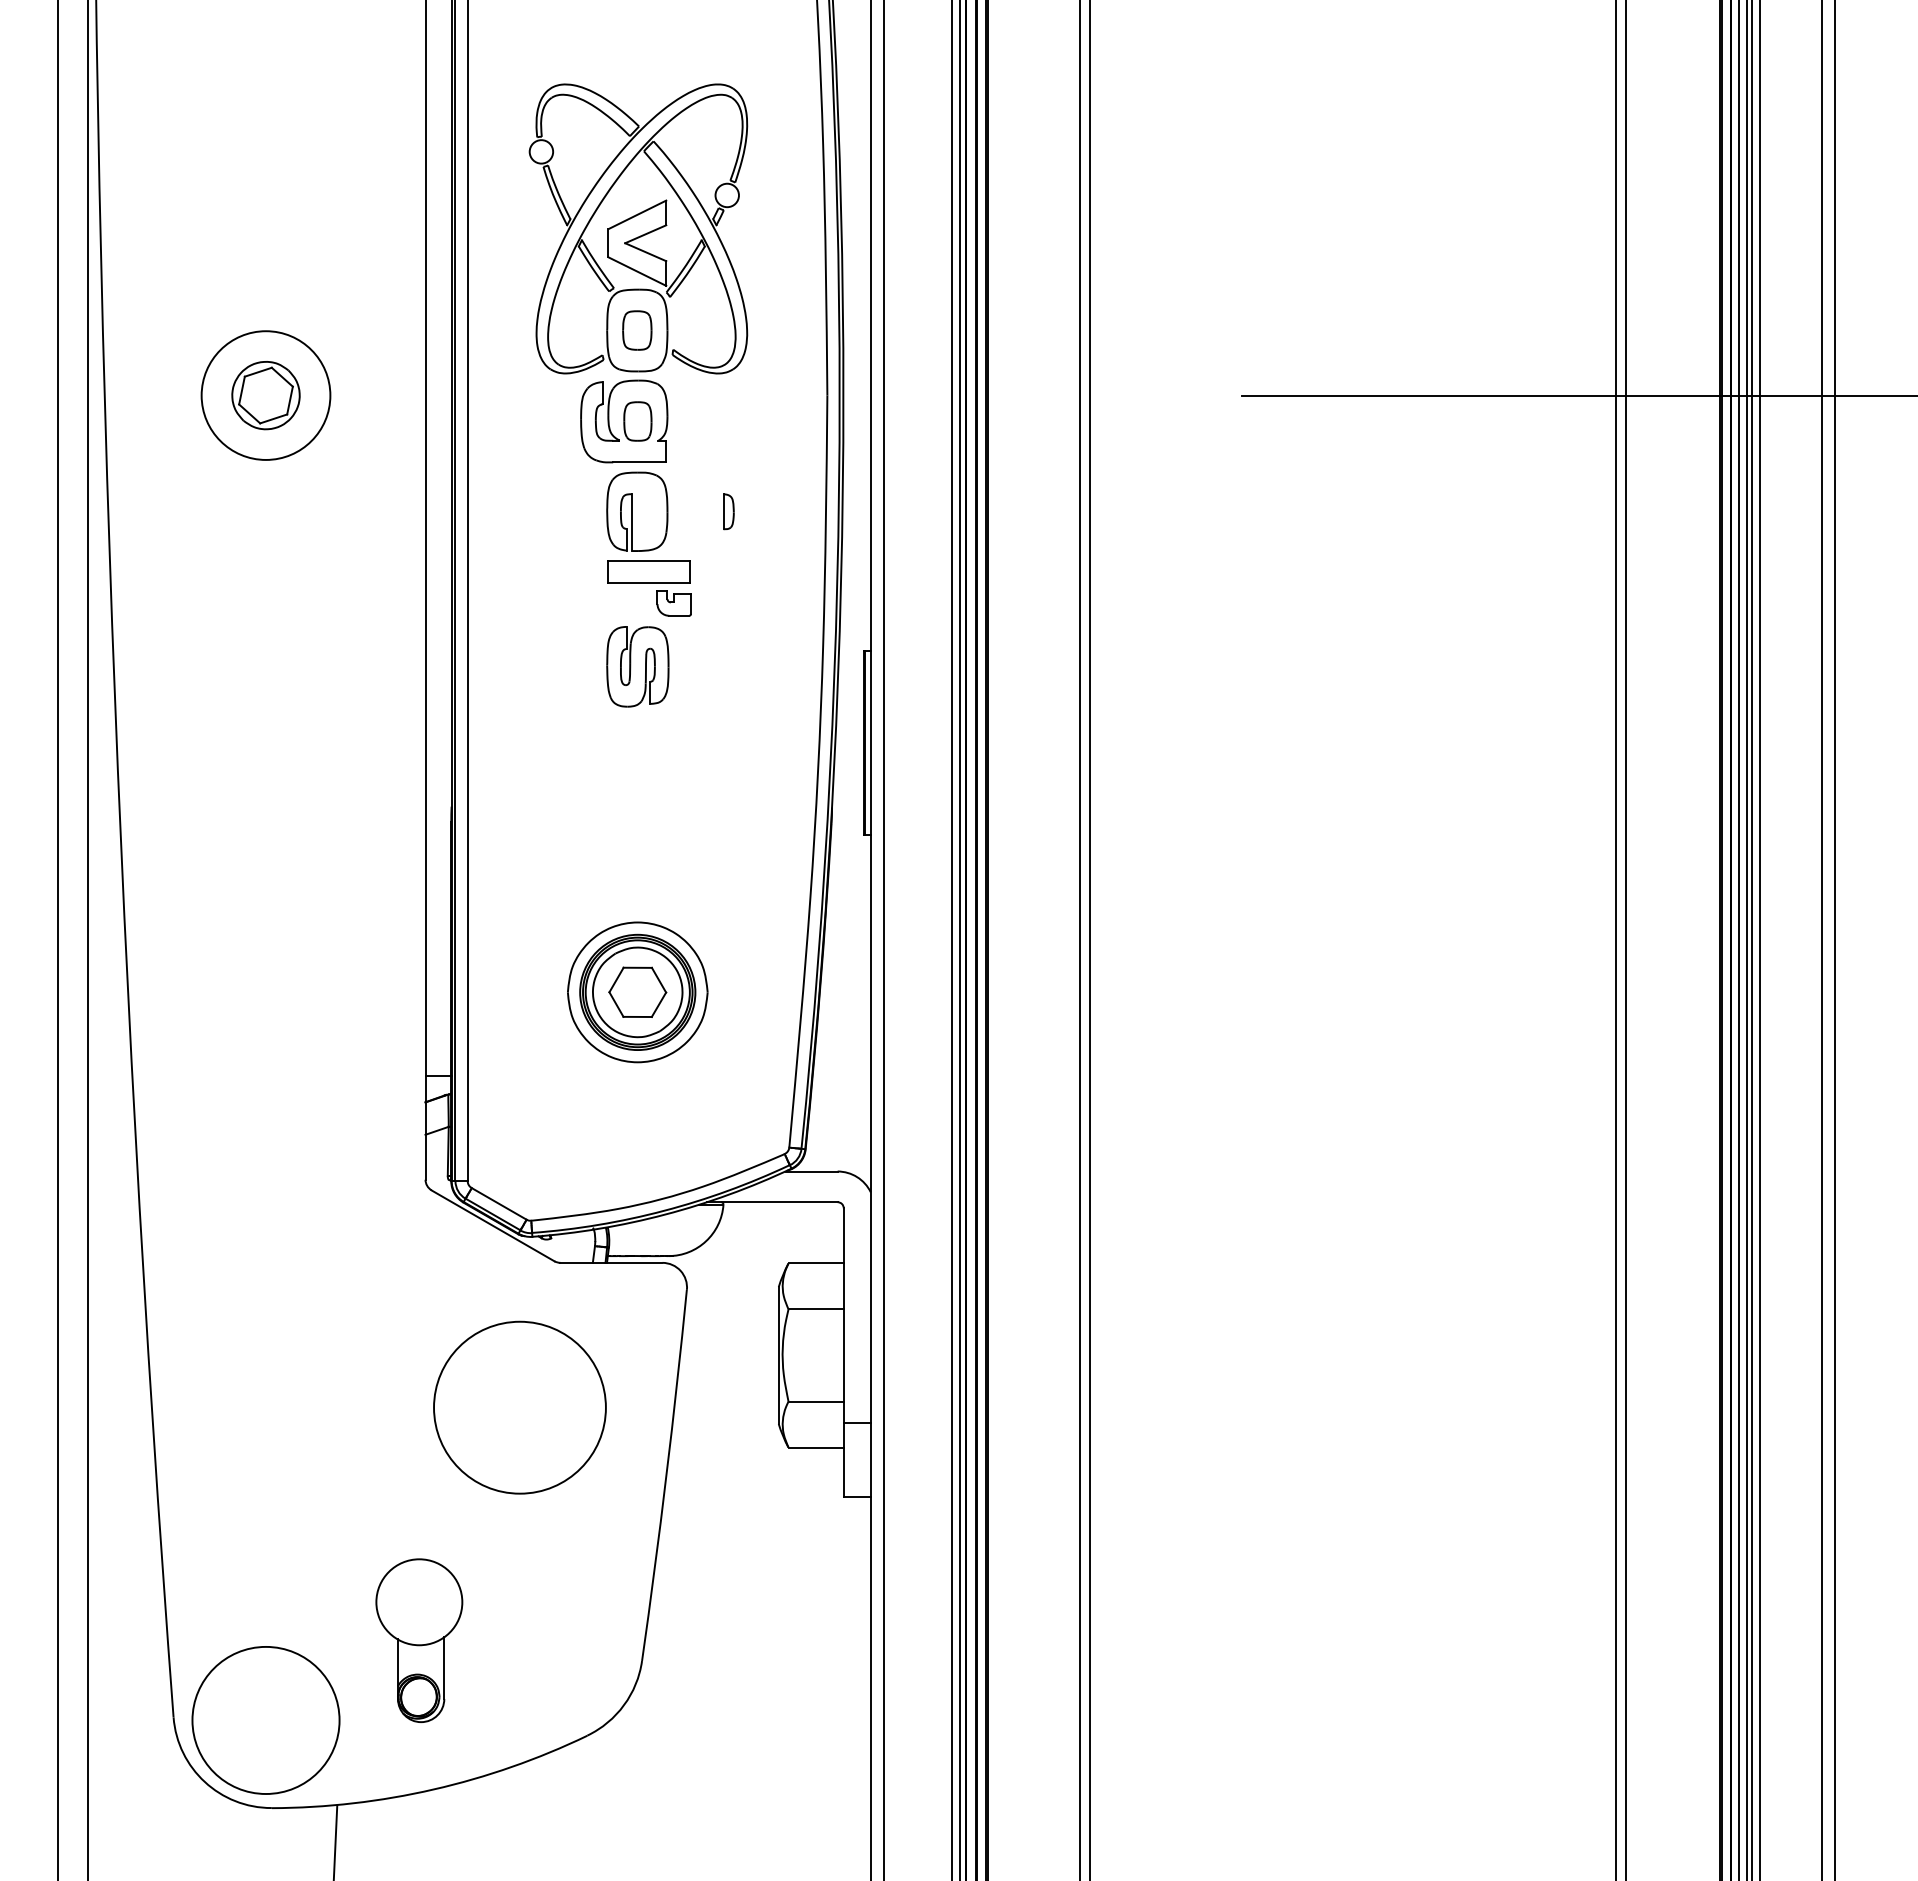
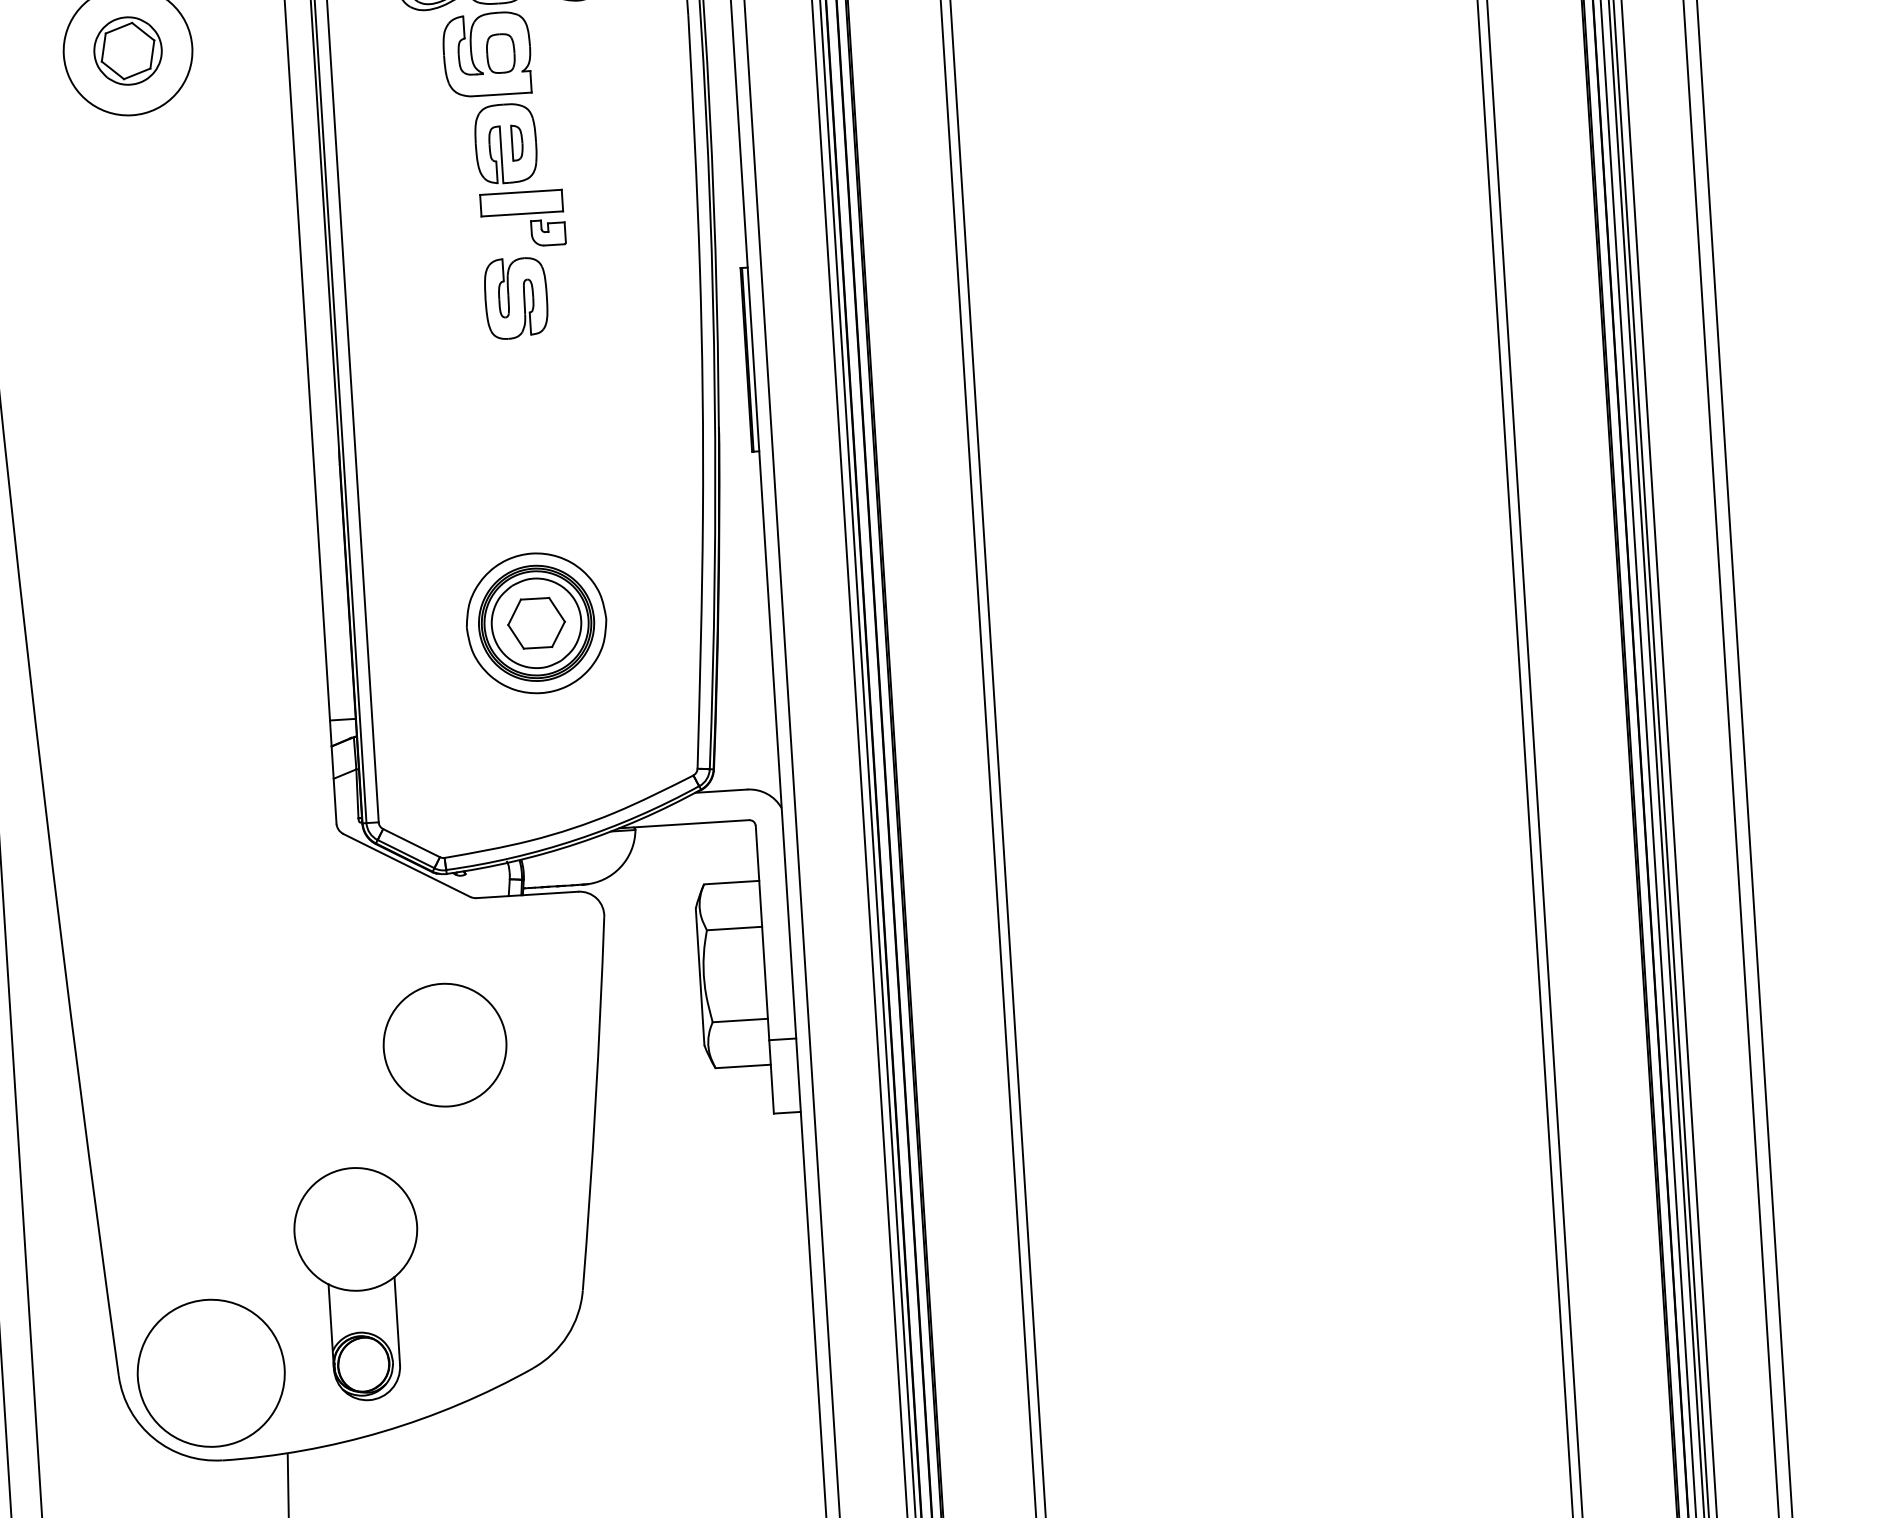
part: (728, 511) -> (517, 142), moved
circle: (519, 1407) -> (444, 1045), size x0.71
part: (419, 1640) -> (359, 1283), size x1.43

